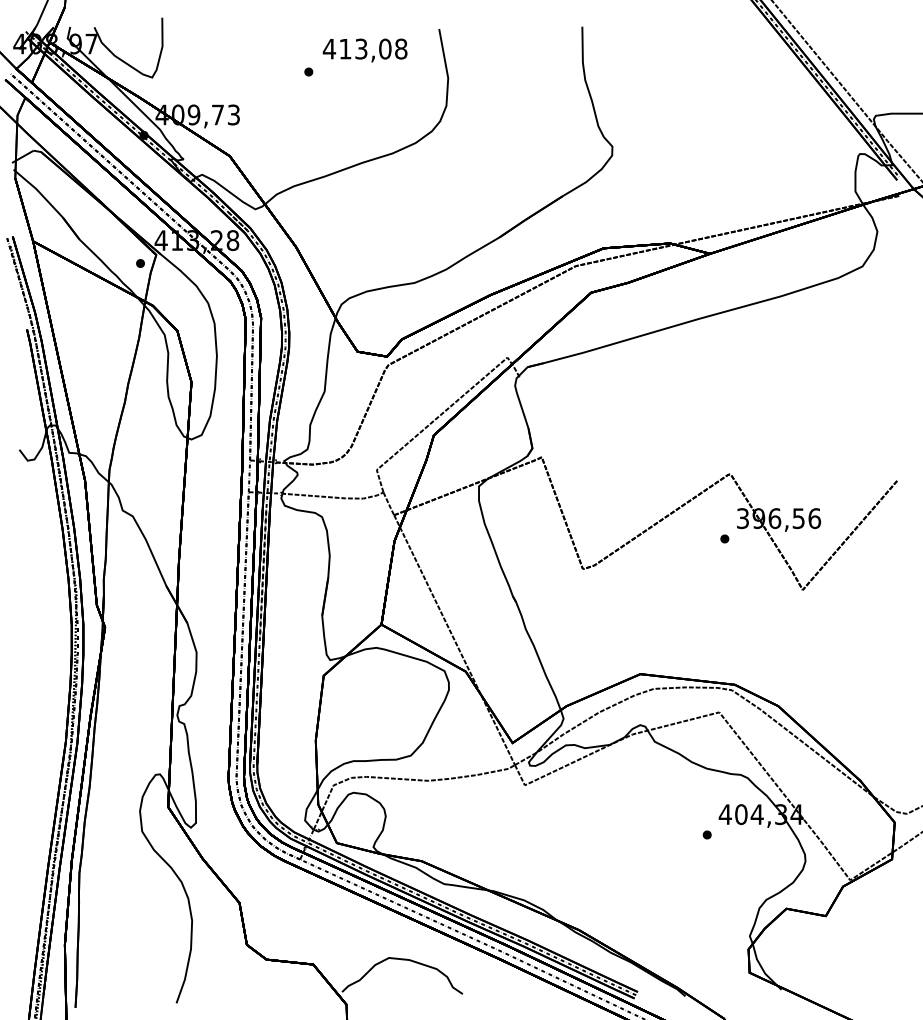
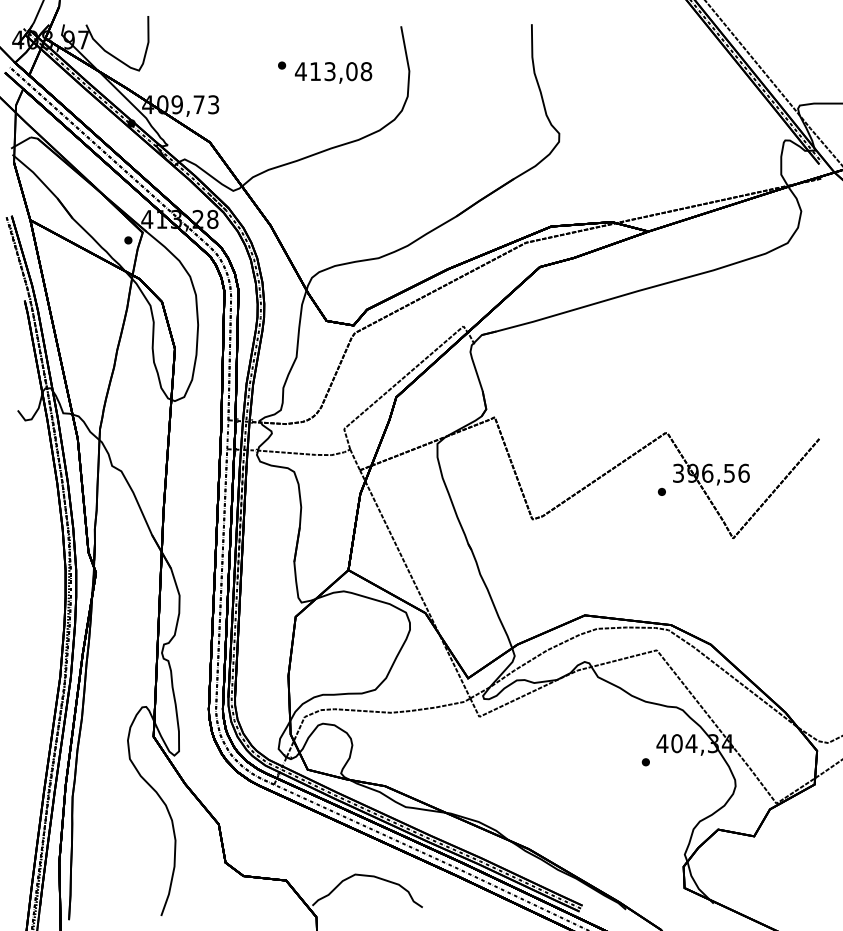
text: (365, 50) -> (333, 72), moved

